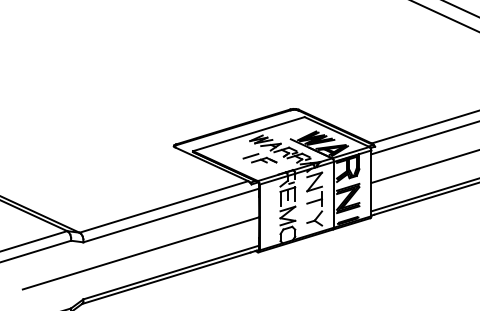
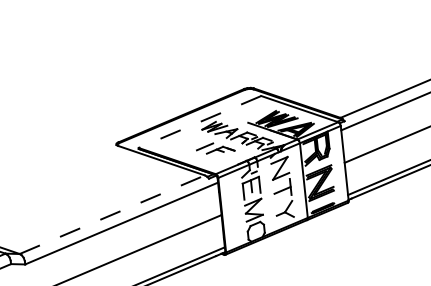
line: (248, 134) -> (199, 122), solid -> dashed
line: (164, 206) -> (112, 214), solid -> dashed

